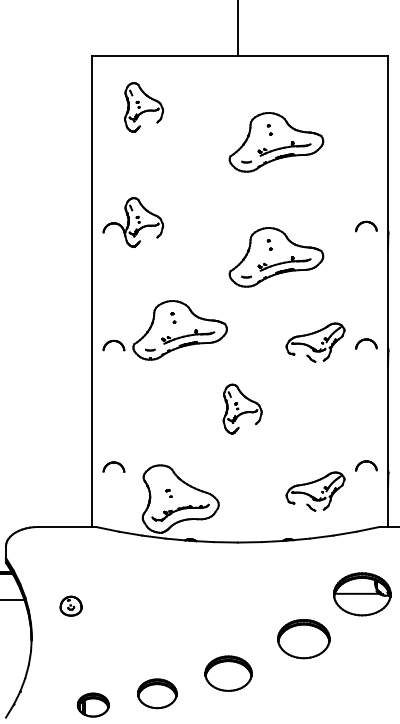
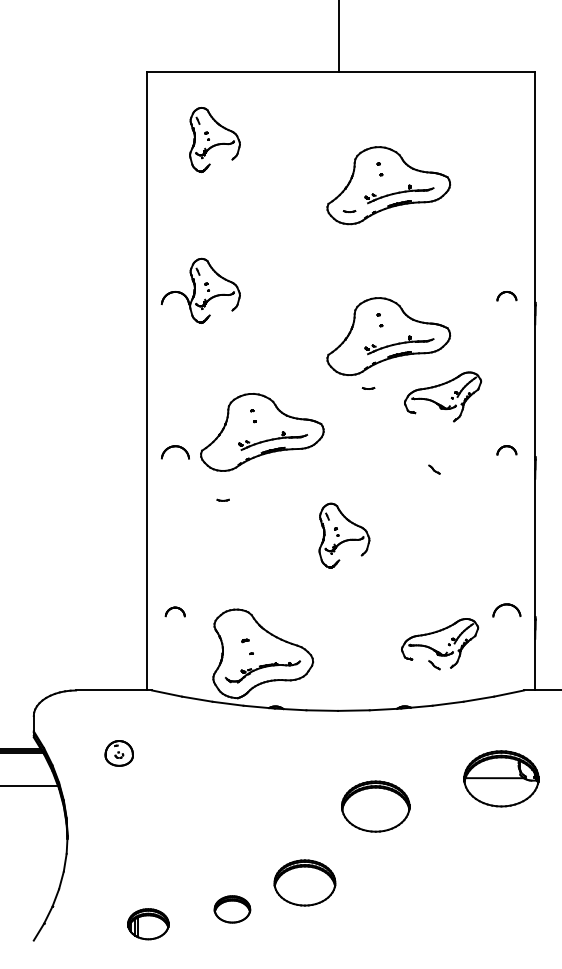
part: (366, 226) -> (506, 296), size x0.7
line: (246, 277) -> (368, 388), moved
part: (321, 343) -> (450, 398), moved
part: (366, 344) -> (506, 450), size x0.7
part: (149, 349) -> (222, 499), moved
part: (113, 466) -> (174, 611), size x0.7
part: (168, 492) -> (247, 645), size x1.6
part: (70, 606) -> (118, 753), moved
part: (303, 639) -> (375, 806), moved
part: (228, 673) -> (304, 882), moved
part: (157, 693) -> (232, 909), size x0.7

